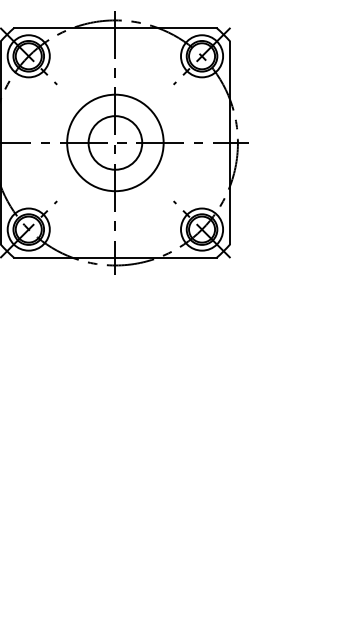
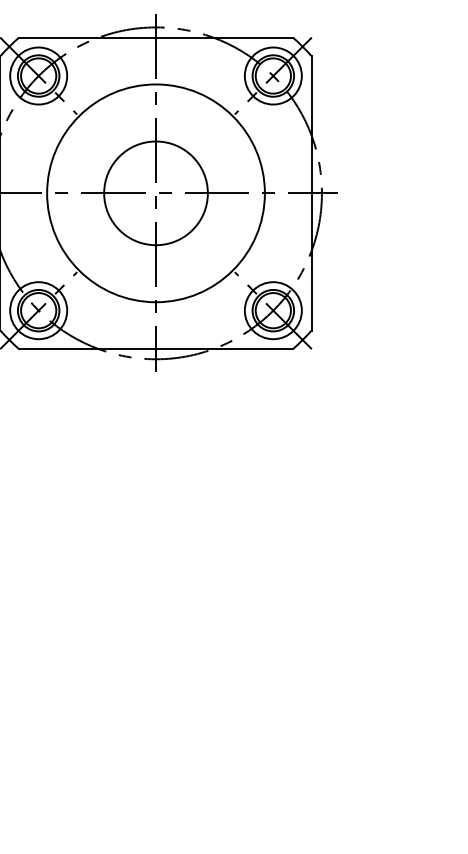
circle: (115, 143) -> (155, 193), size x1.43
circle: (115, 143) -> (155, 193), size x1.67

